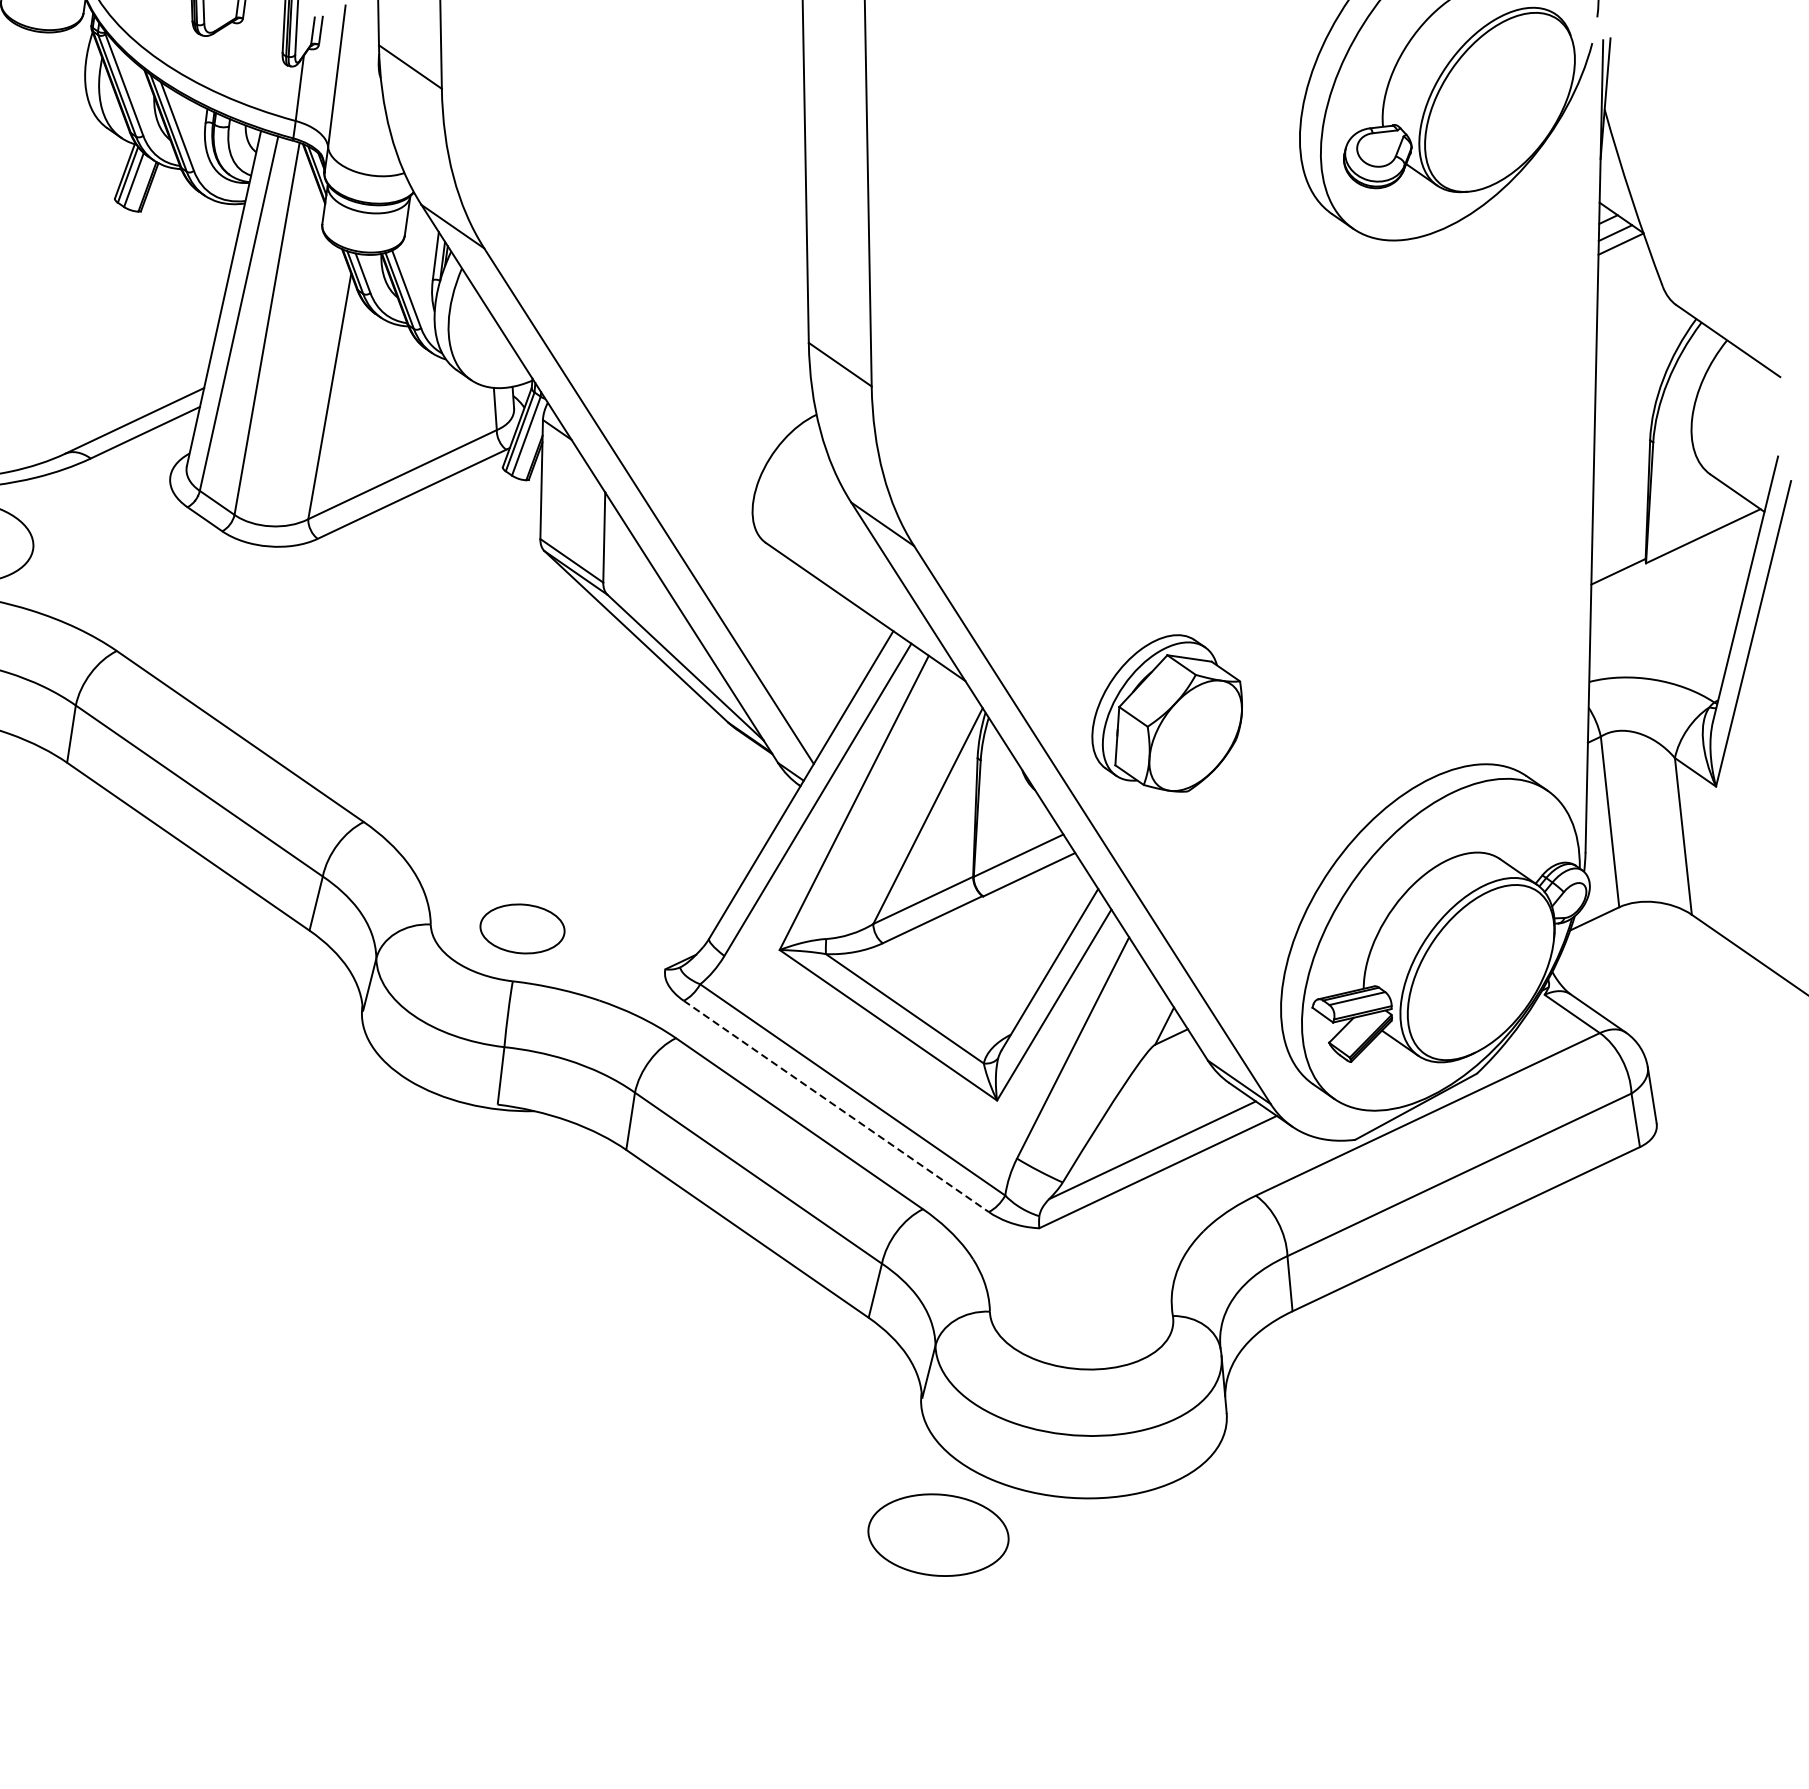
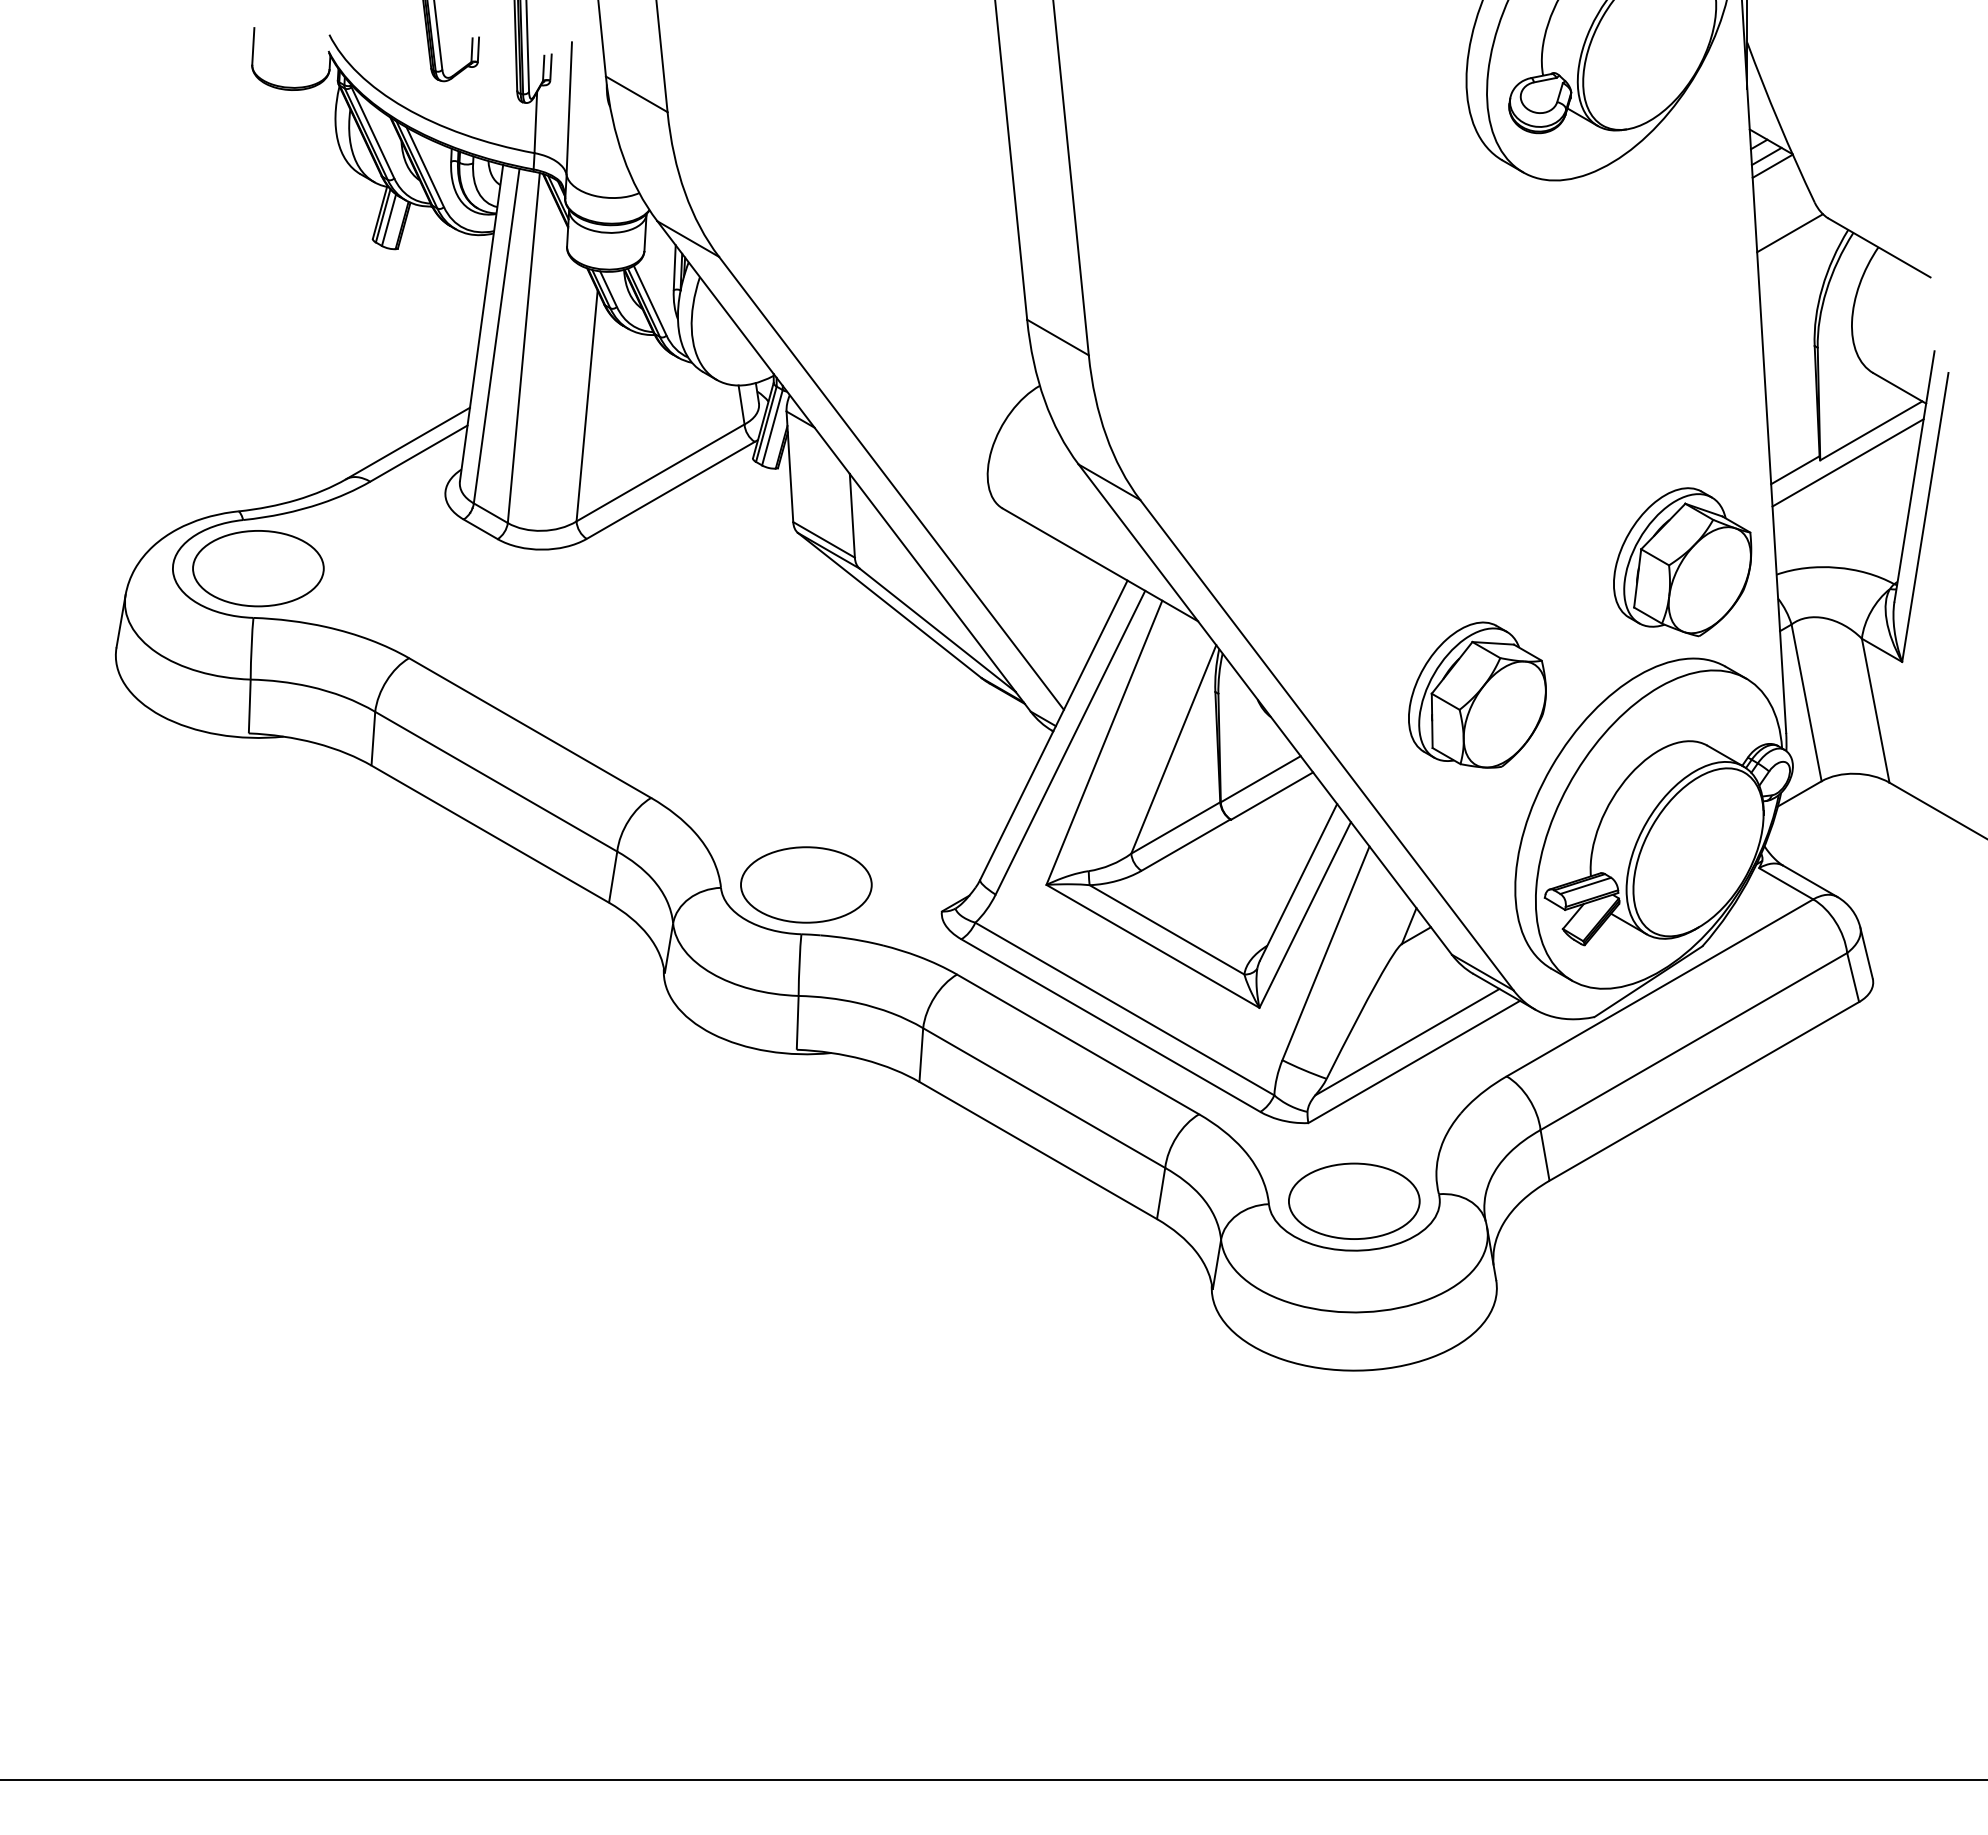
line: (1633, 317) -> (1789, 233), added
line: (1675, 568) -> (1847, 462), added
part: (1489, 660) -> (1682, 562), added
part: (1168, 711) -> (1477, 694), moved
part: (522, 928) -> (806, 884), size x1.67
line: (835, 1106) -> (1110, 1025), dashed -> solid
part: (938, 1534) -> (1354, 1200), moved

